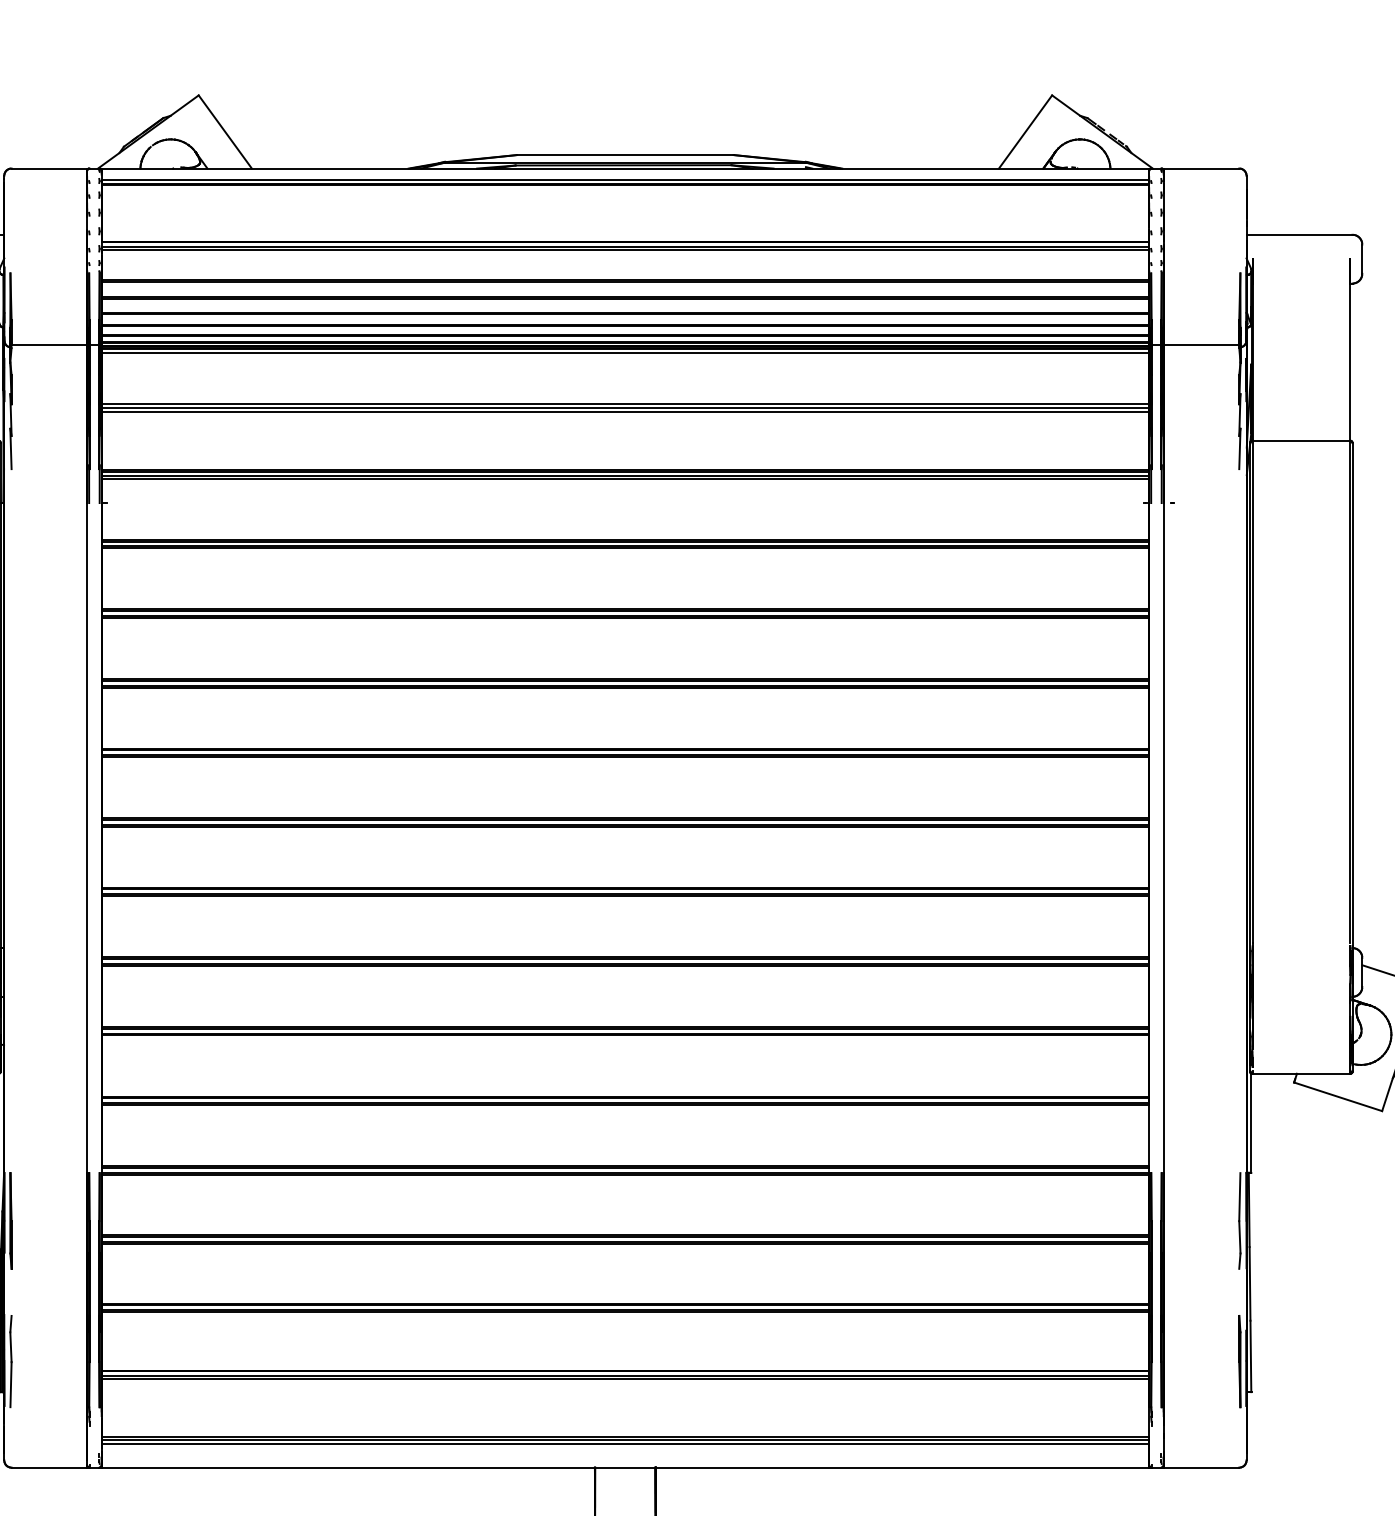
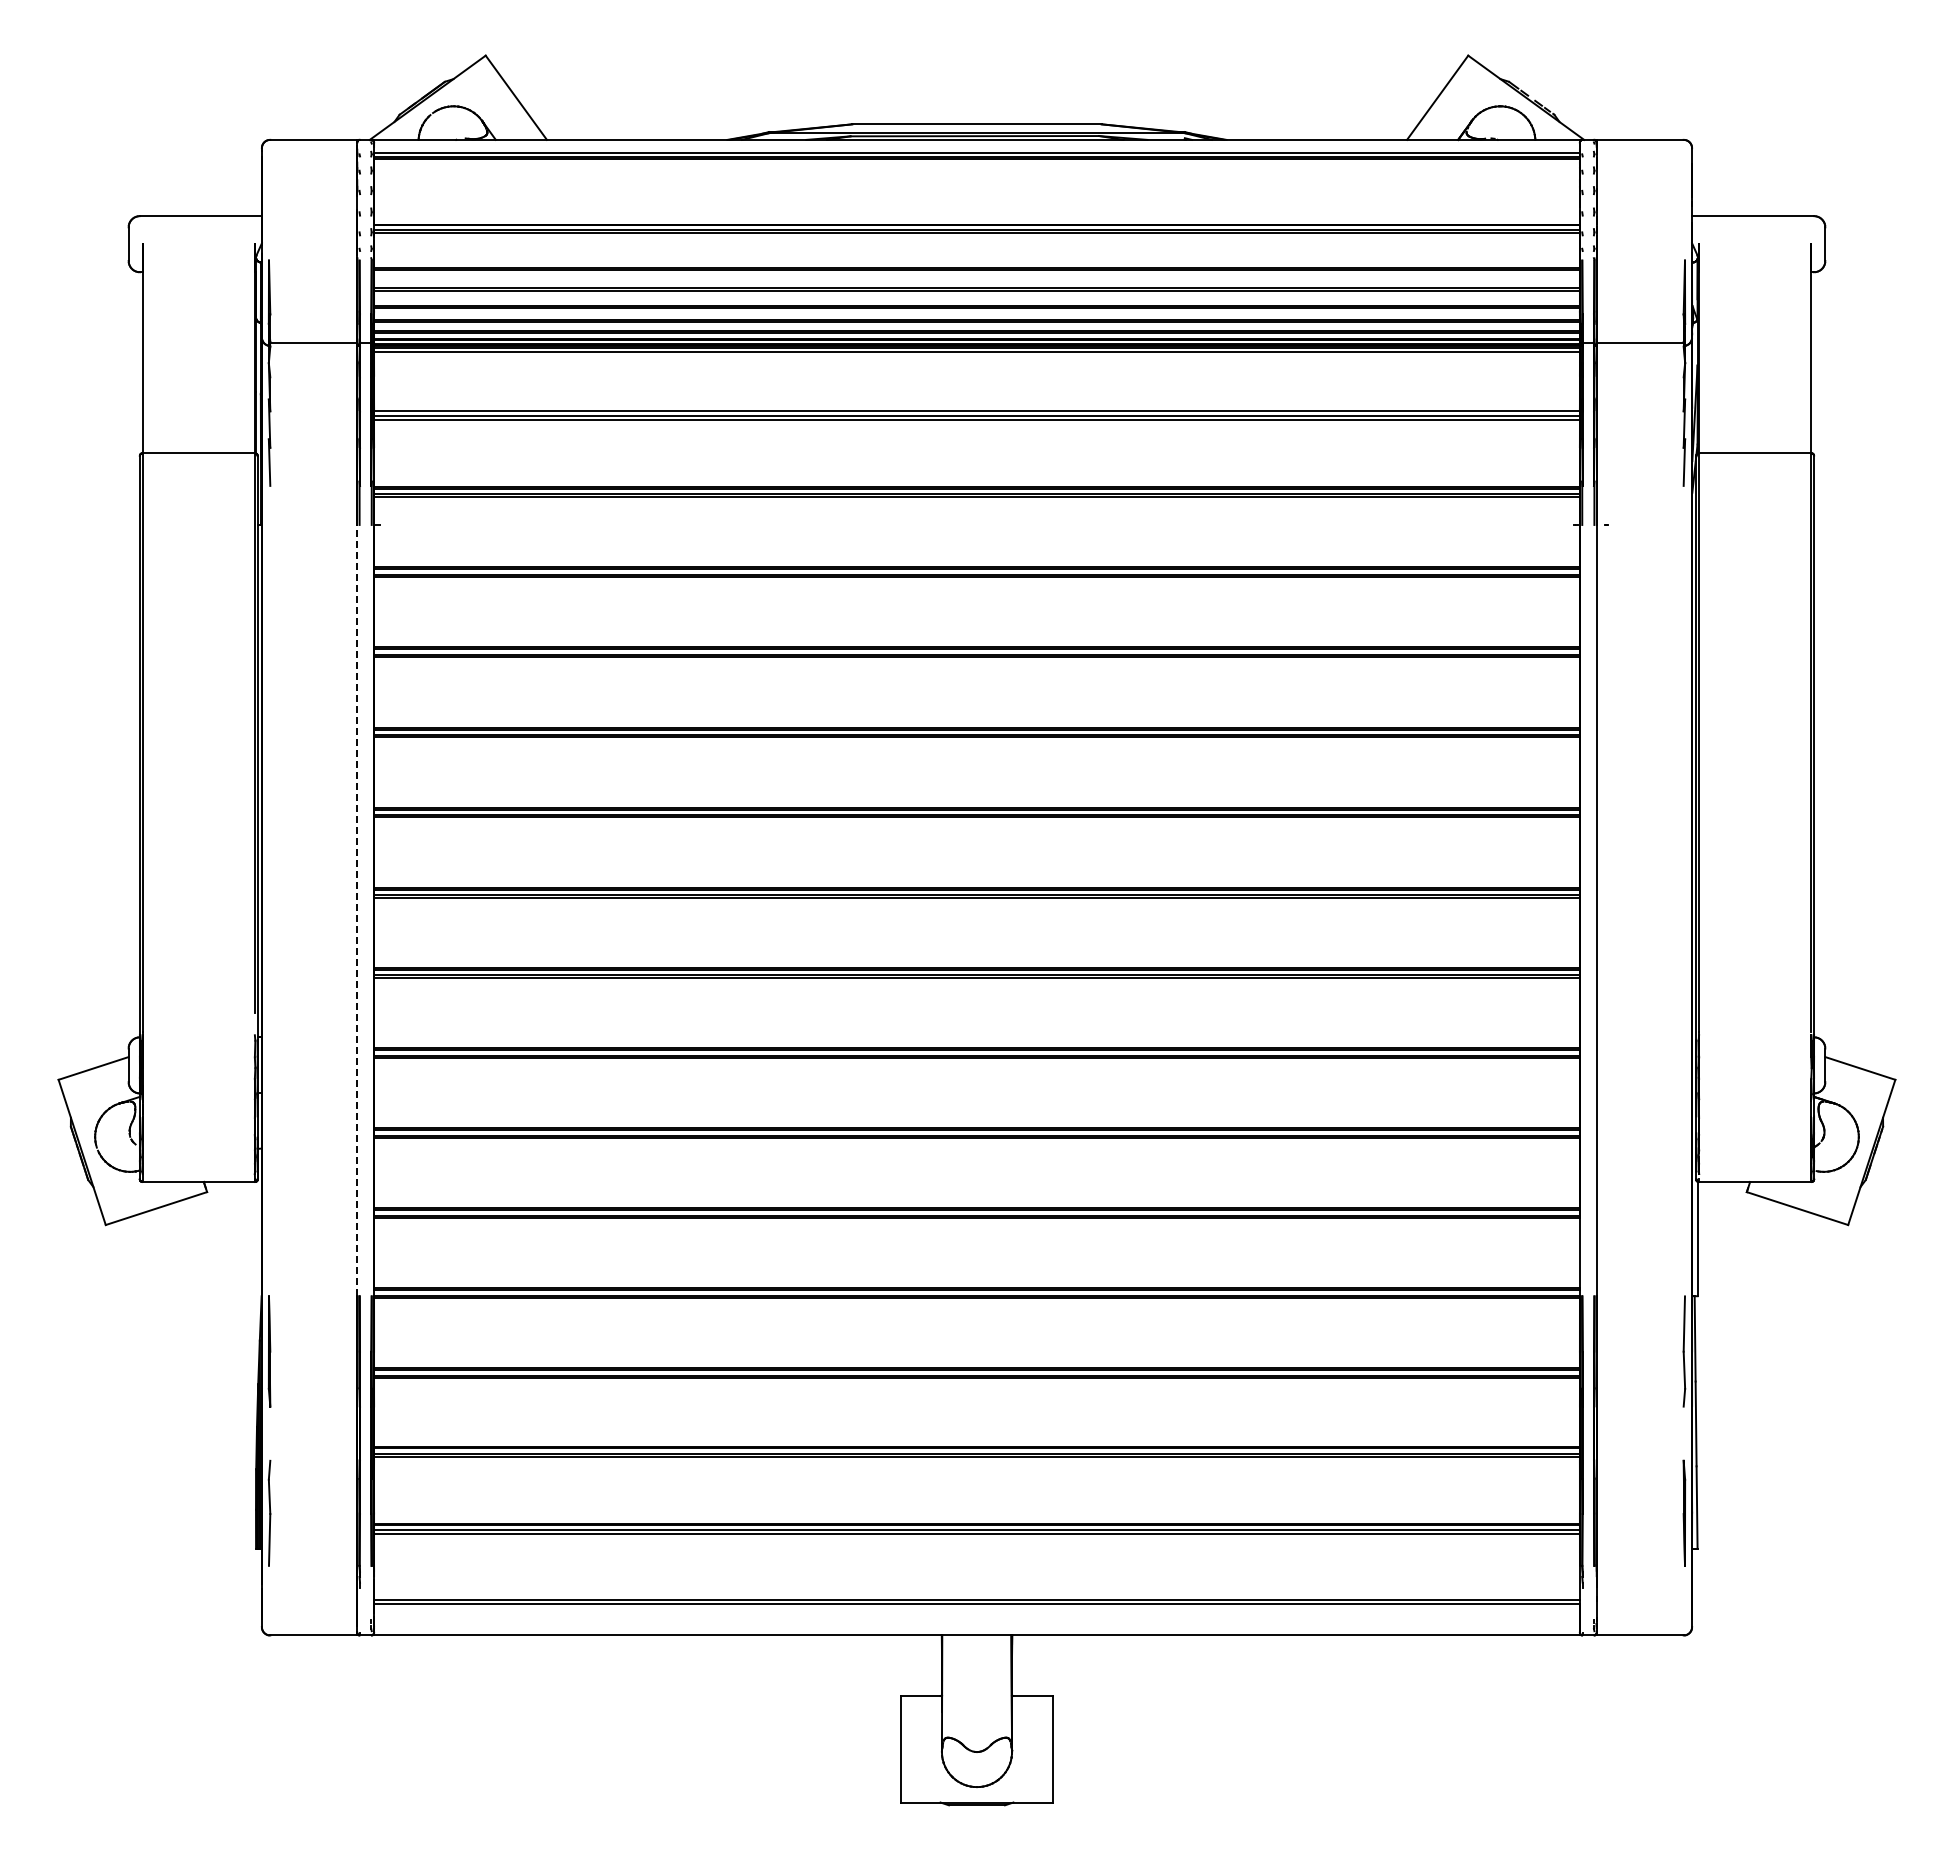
line: (87, 837) -> (357, 910), solid -> dashed
line: (624, 1443) -> (976, 1607), removed

